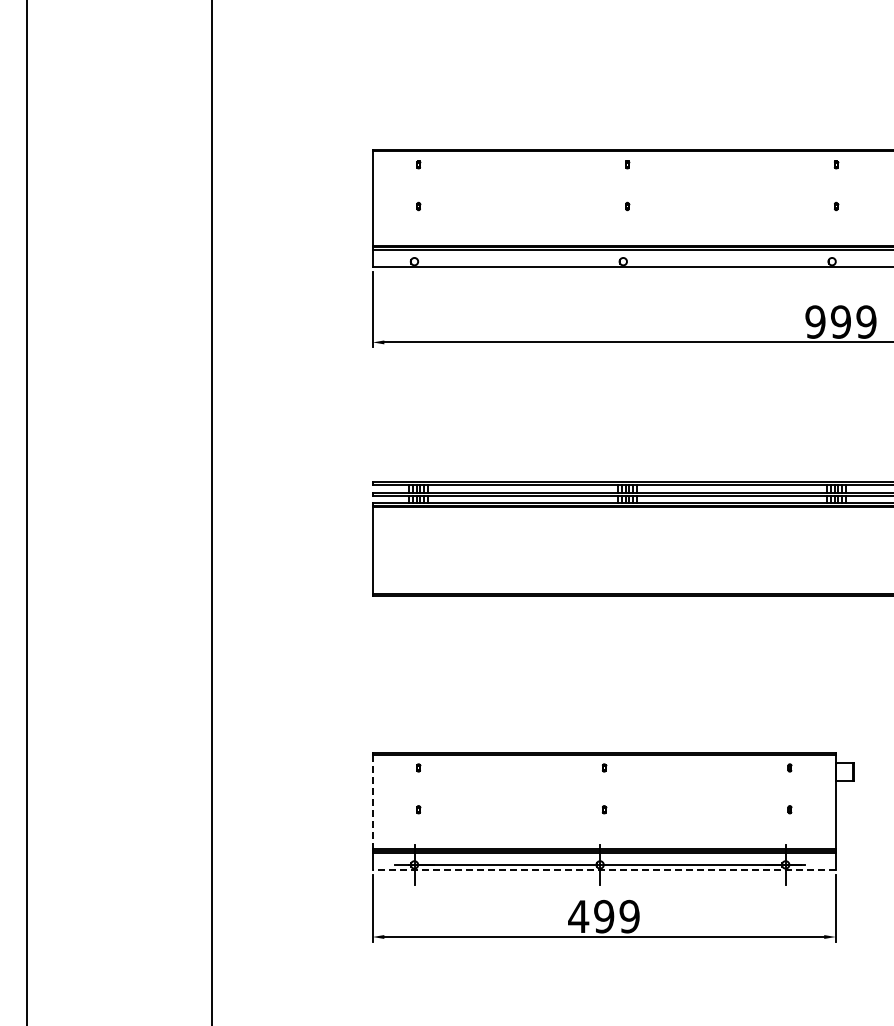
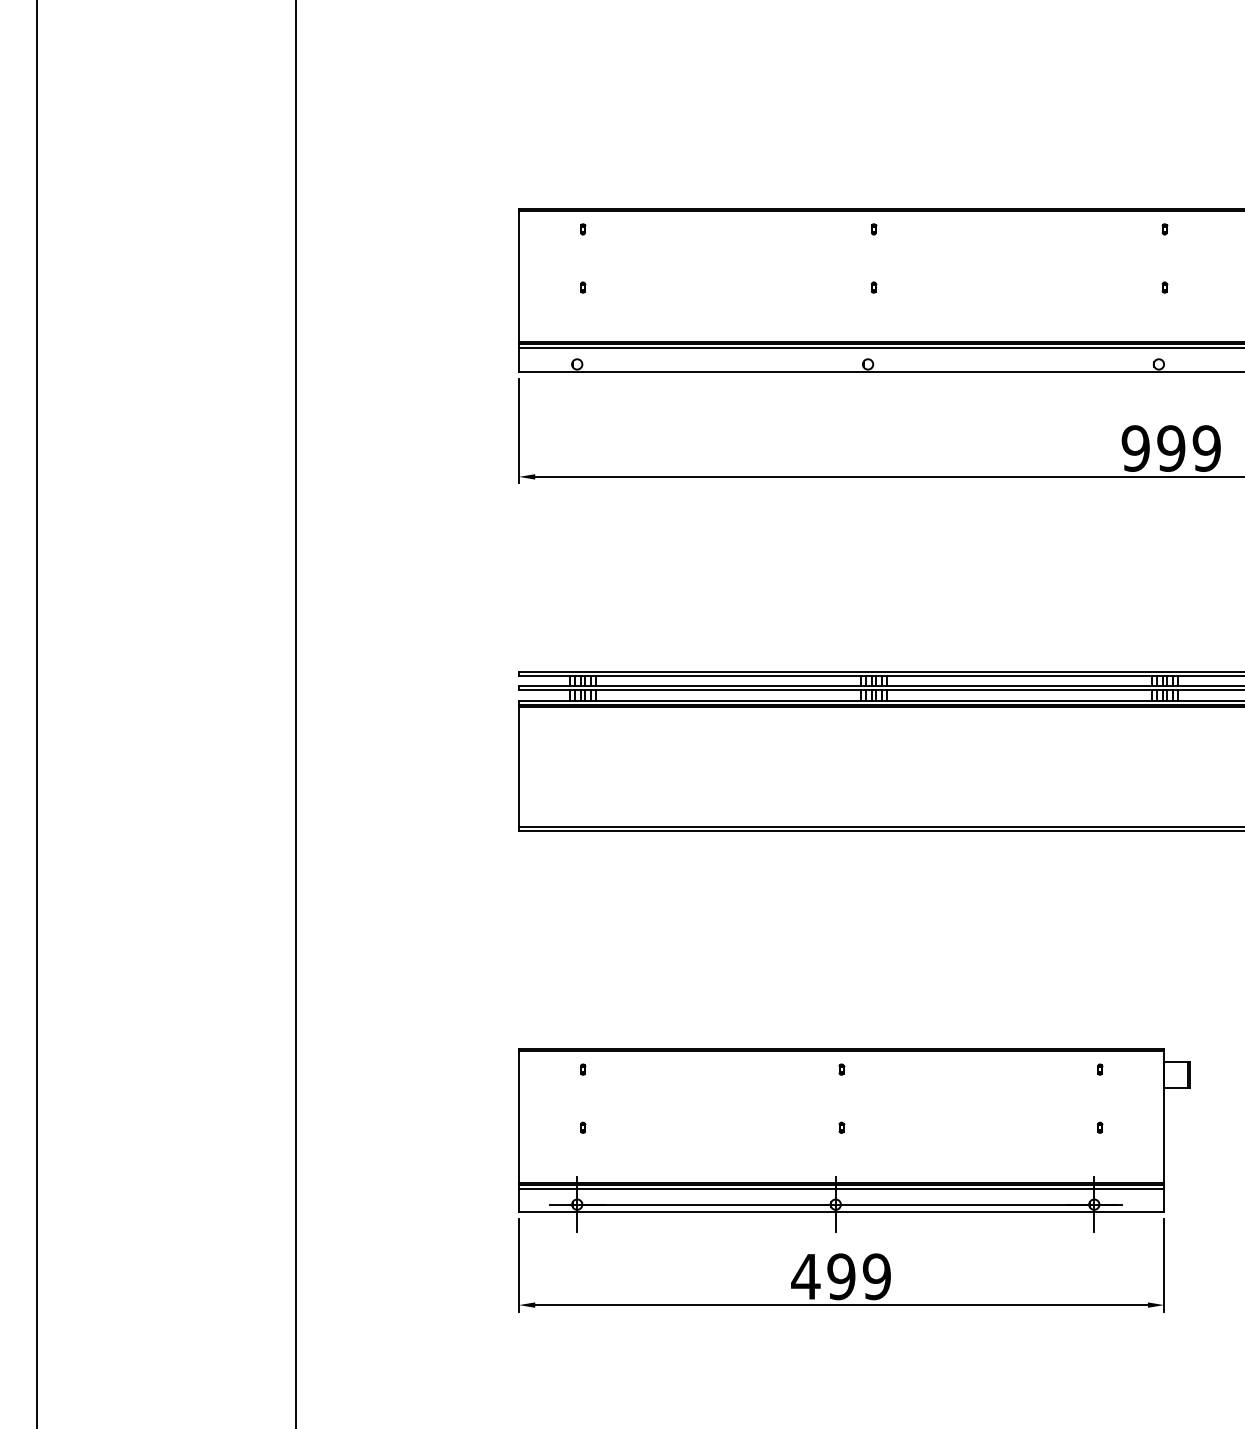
line: (372, 802) -> (518, 1117), dashed -> solid
line: (604, 870) -> (841, 1212), dashed -> solid

